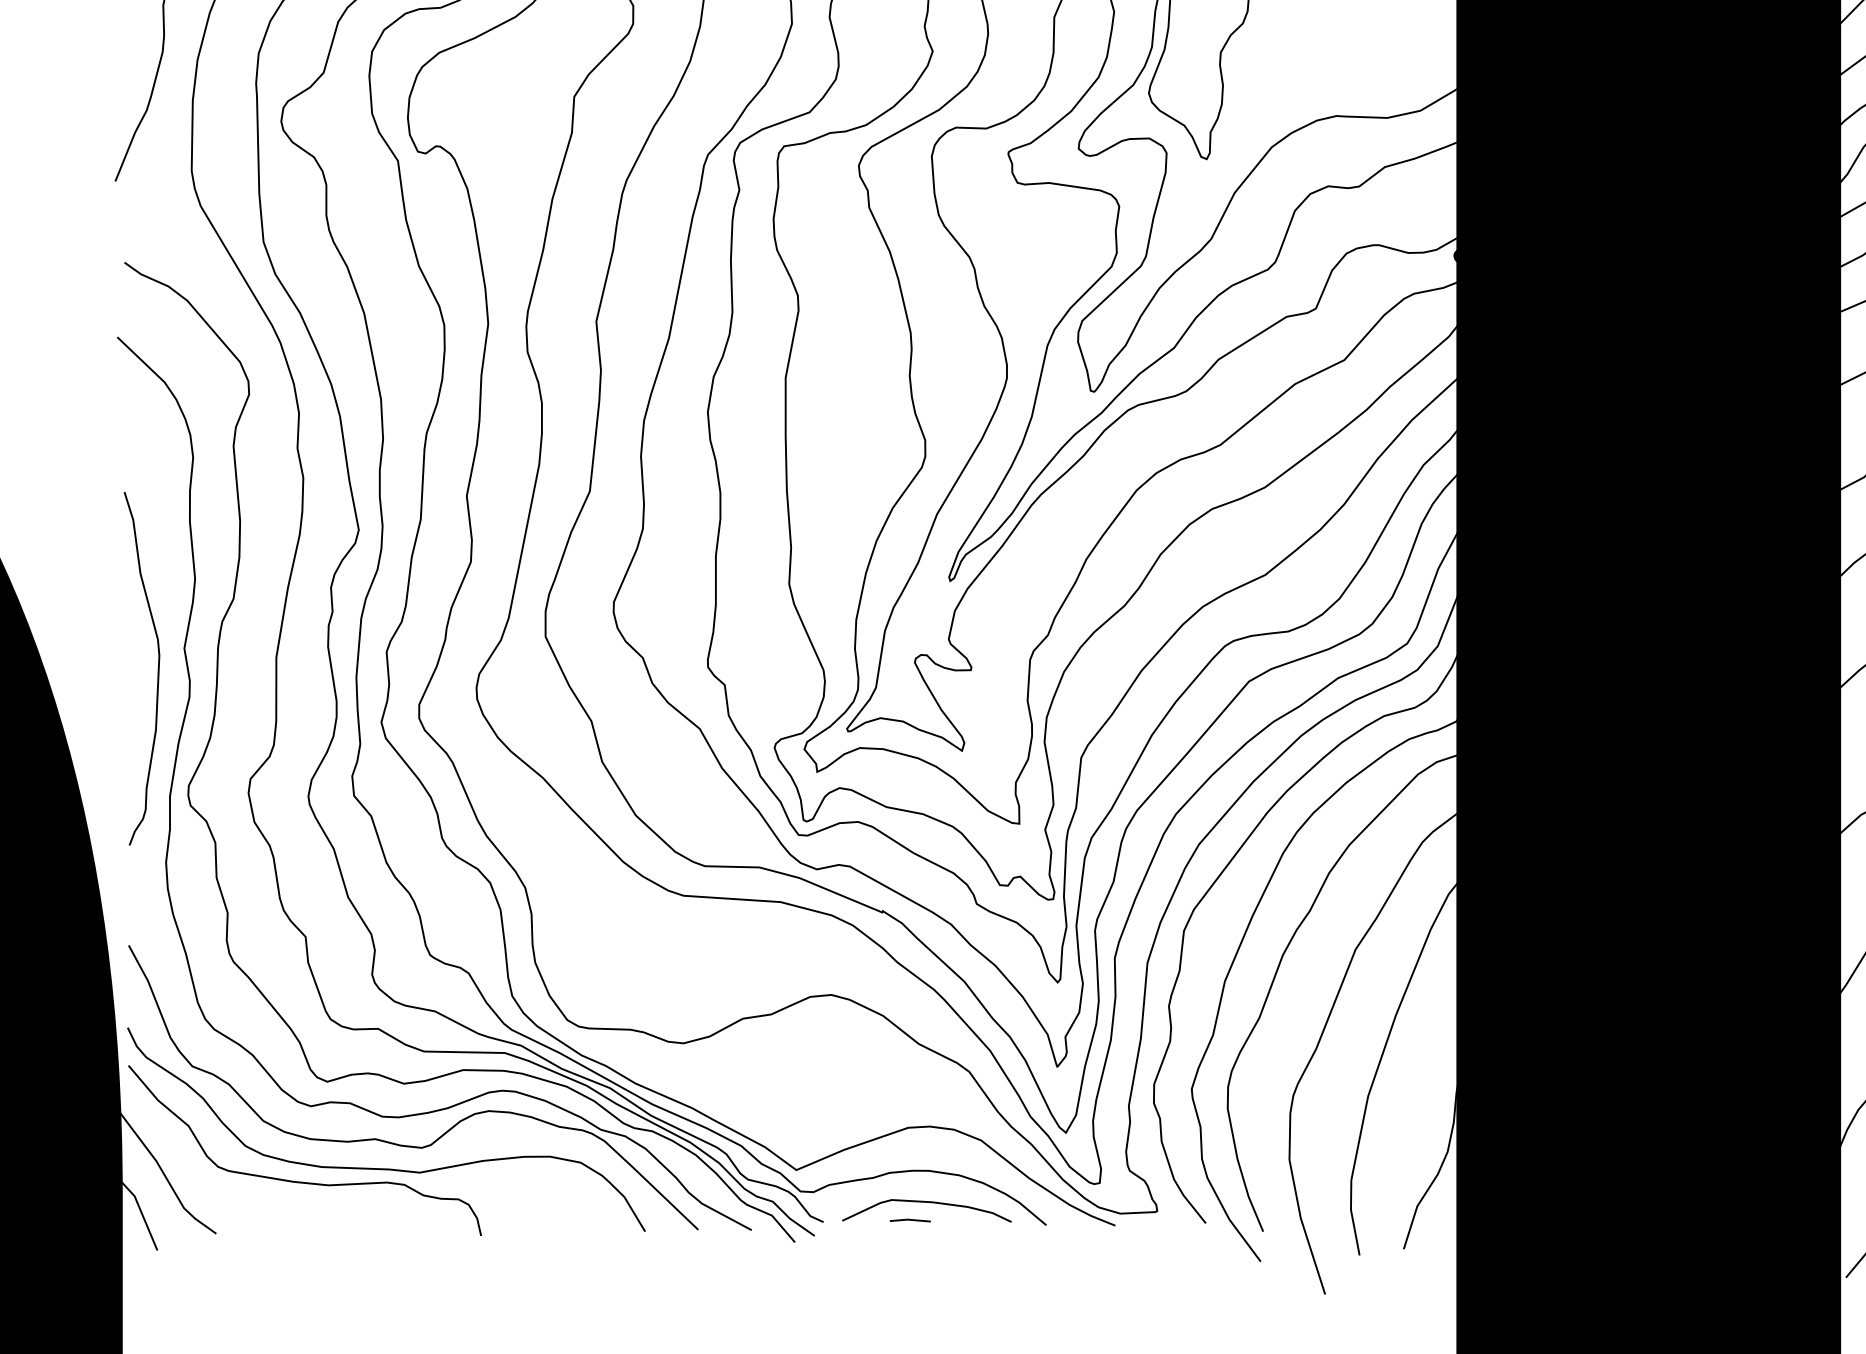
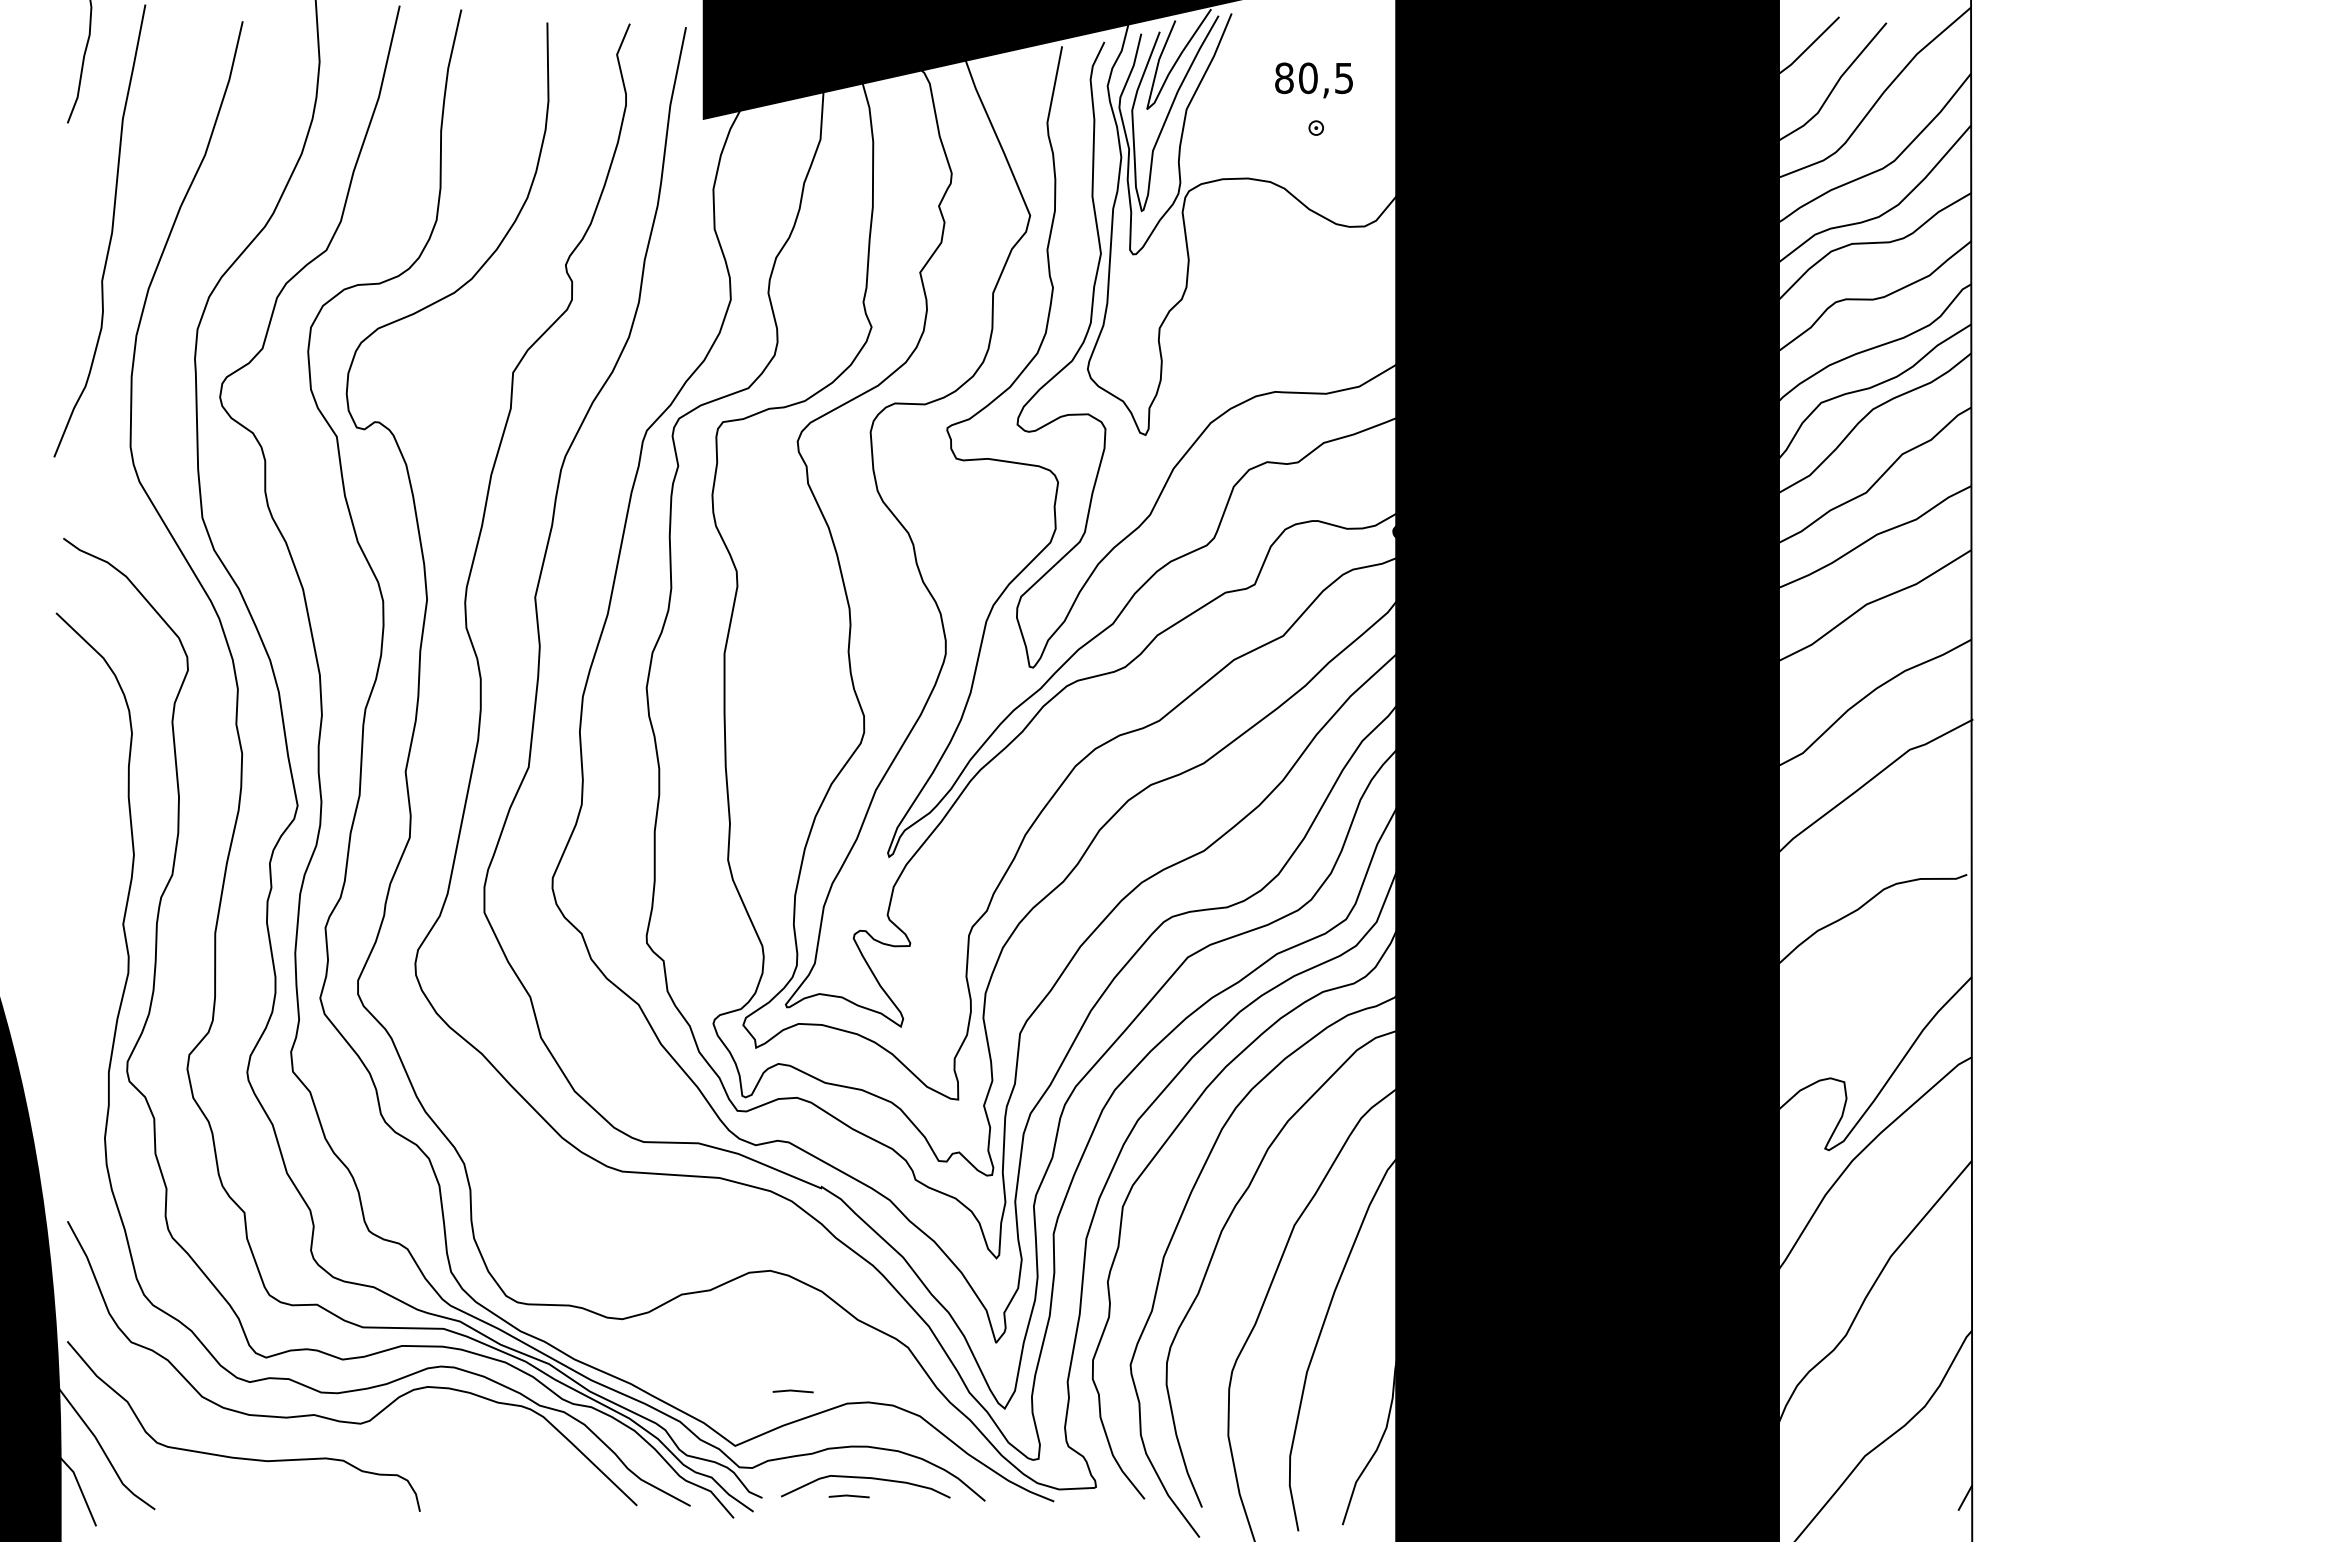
curve: (157, 668) -> (96, 944), removed
line: (853, 1115) -> (792, 1391), added
curve: (386, 1168) -> (325, 1444), removed

